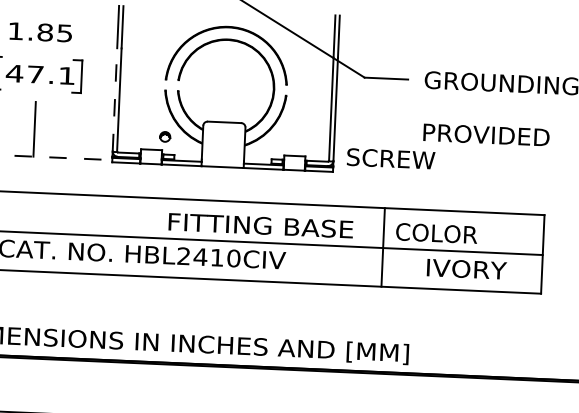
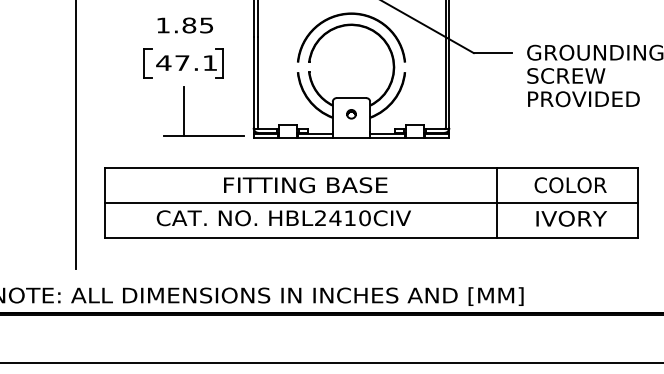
line: (114, 99) -> (253, 82), dashed -> solid
part: (165, 137) -> (351, 114), moved
line: (56, 157) -> (204, 135), dashed -> solid
text: (391, 158) -> (566, 75), moved
text: (260, 226) -> (305, 185), moved
text: (436, 233) -> (570, 185), moved

